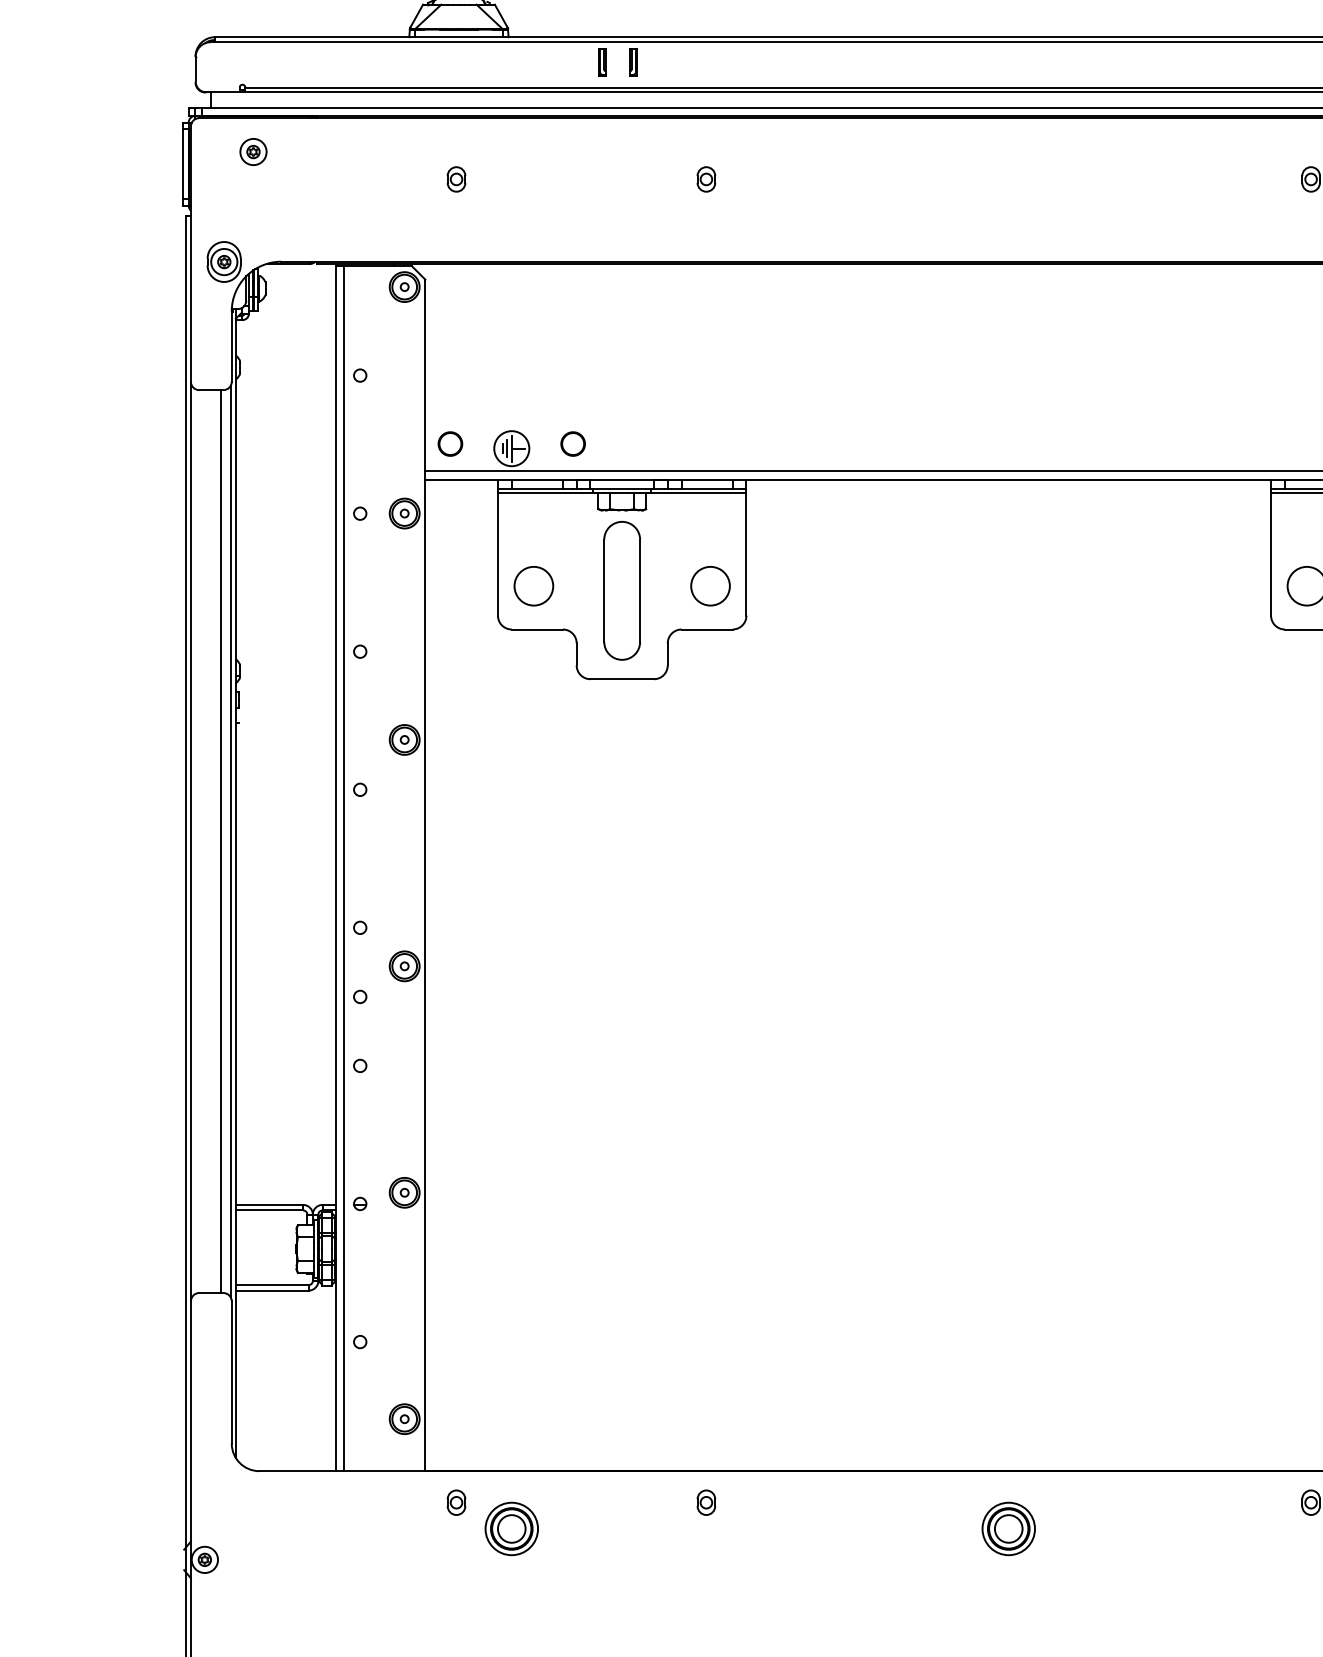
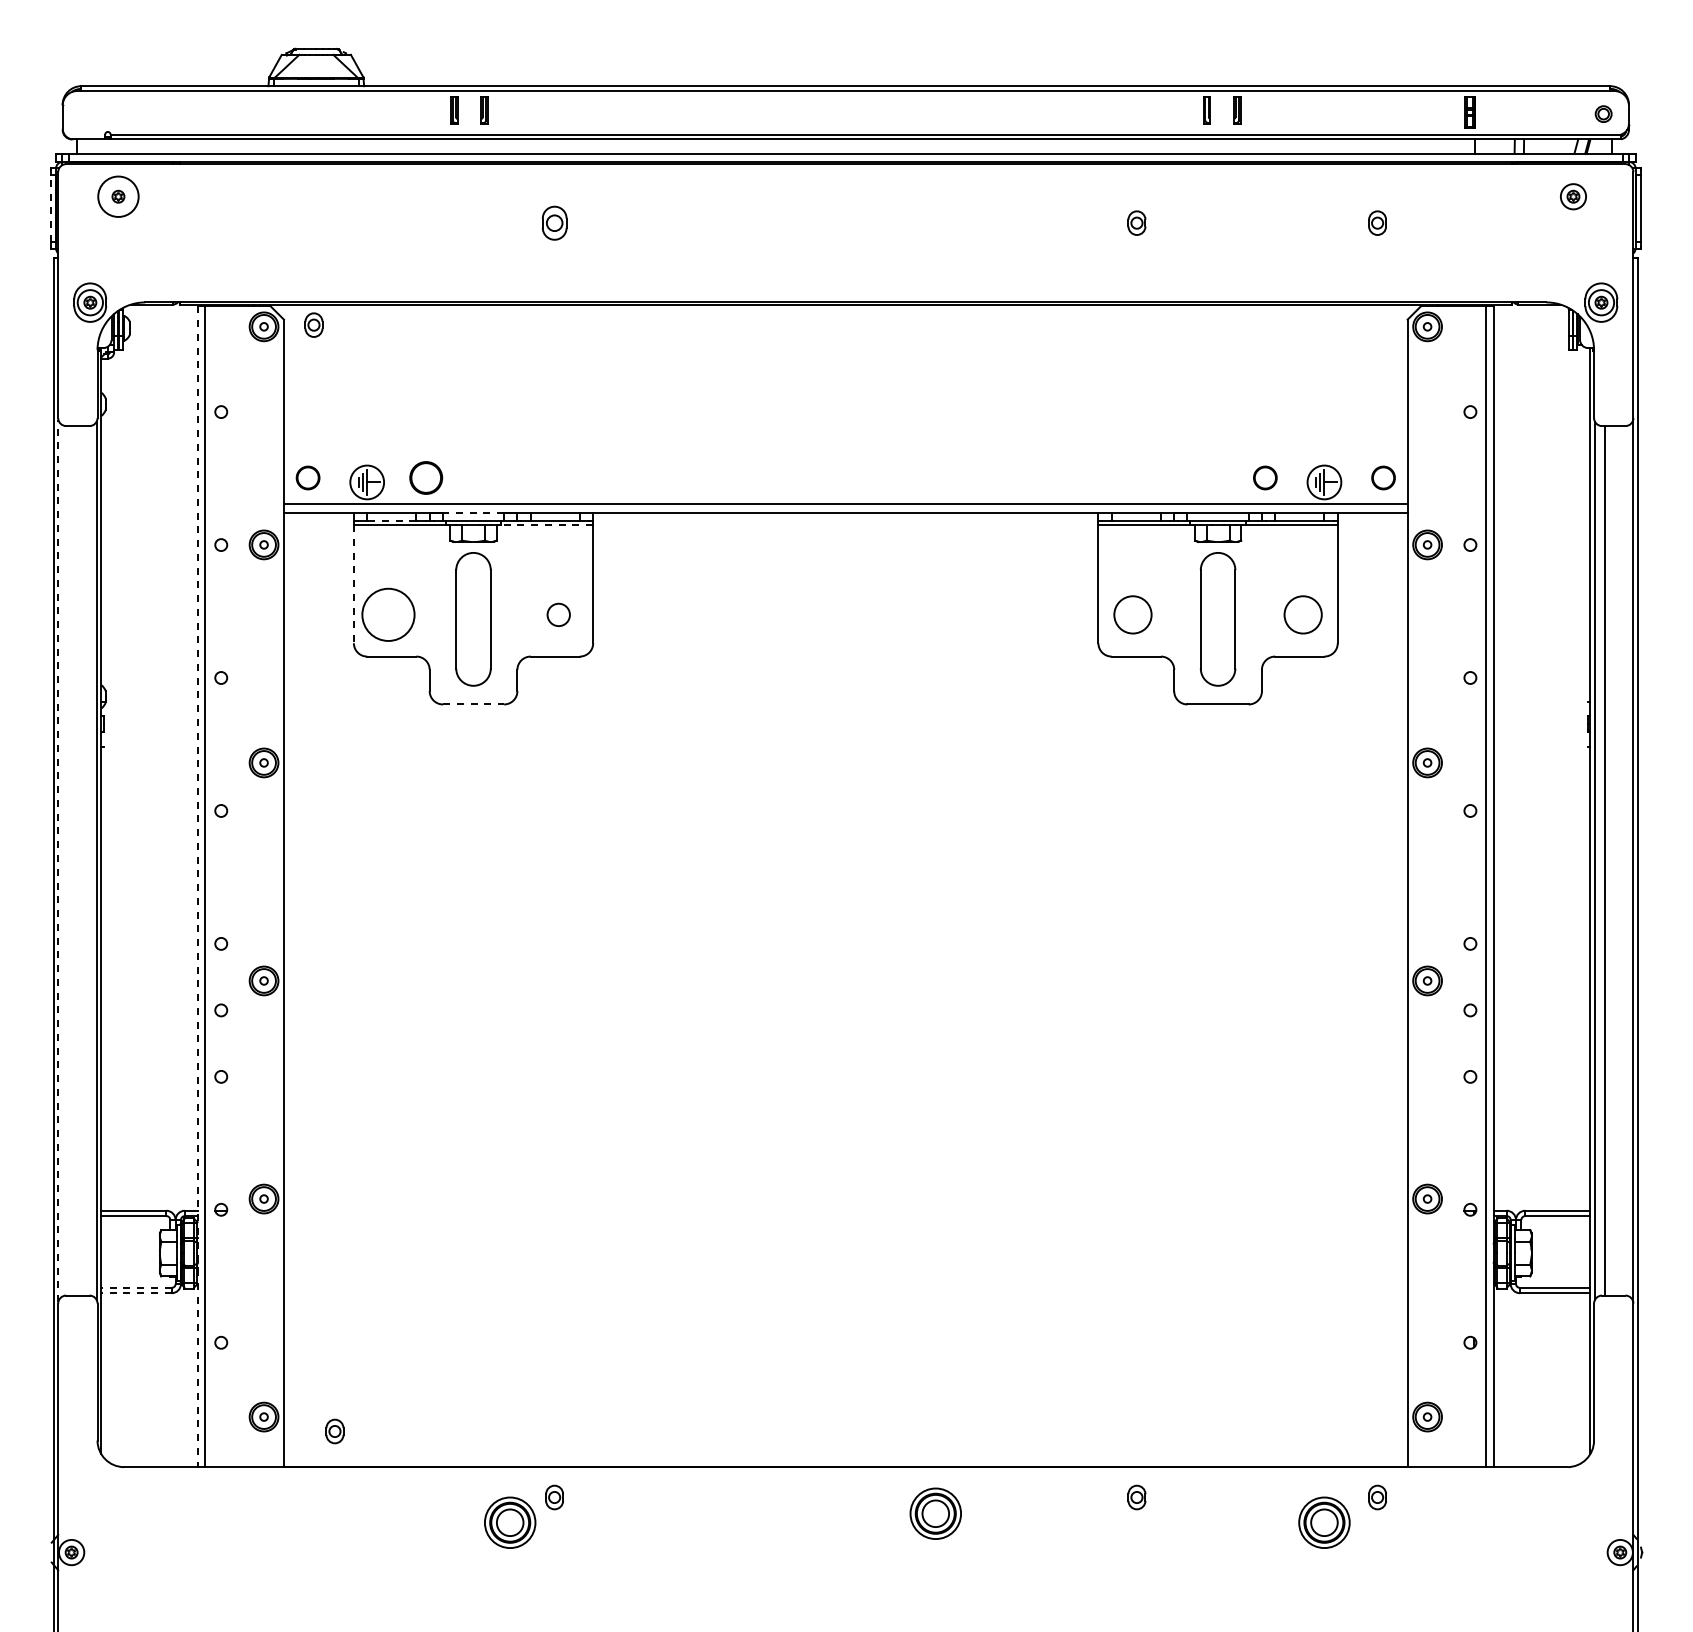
circle: (253, 151) -> (118, 196), size x1.6
line: (182, 163) -> (50, 207), solid -> dashed
part: (456, 178) -> (313, 324), moved
part: (706, 178) -> (554, 222), size x1.4
part: (573, 443) -> (426, 477), size x1.4
line: (622, 479) -> (473, 512), solid -> dashed
line: (537, 488) -> (391, 520), solid -> dashed
line: (699, 493) -> (547, 525), solid -> dashed
line: (497, 554) -> (353, 584), solid -> dashed
circle: (533, 585) -> (388, 614), size x1.4
circle: (710, 585) -> (558, 614), size x0.6
line: (622, 679) -> (473, 704), solid -> dashed
line: (191, 841) -> (58, 860), solid -> dashed
line: (220, 841) -> (86, 860), removed
line: (335, 869) -> (197, 887), solid -> dashed
line: (272, 1284) -> (136, 1287), solid -> dashed
line: (272, 1290) -> (136, 1293), solid -> dashed
part: (456, 1502) -> (334, 1431), moved
part: (512, 1528) -> (510, 1522), moved
part: (1008, 1528) -> (935, 1513), moved

